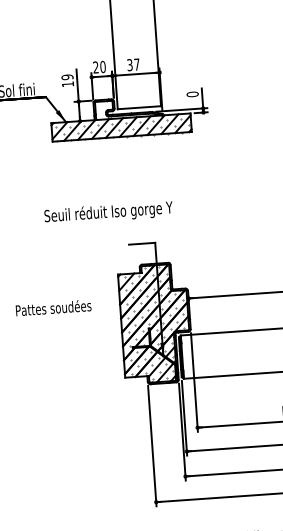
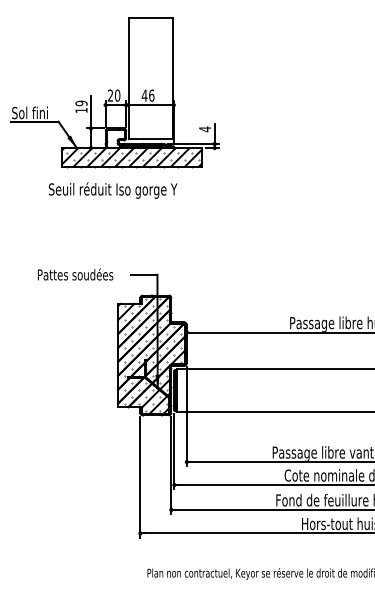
text: (132, 64) -> (147, 95), 37 -> 46
text: (193, 94) -> (205, 129), 0 -> 4
text: (109, 212) -> (113, 190), moved
text: (53, 307) -> (75, 274), moved

